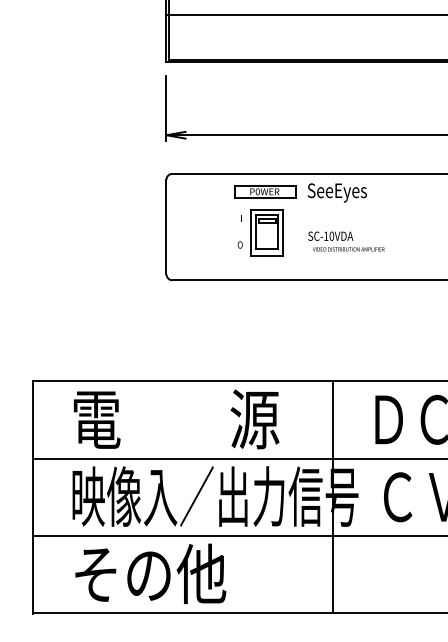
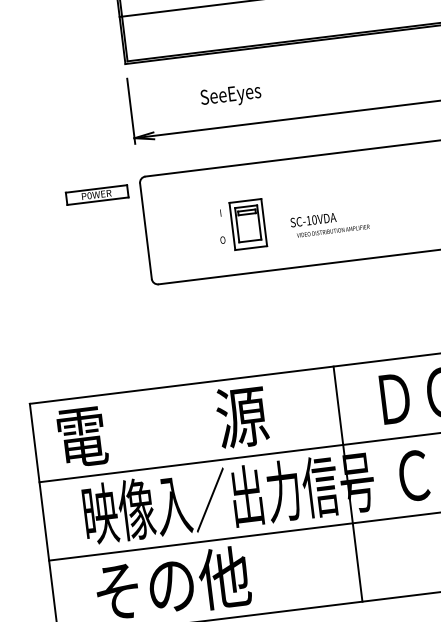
part: (265, 191) -> (97, 194), moved
text: (336, 192) -> (230, 95), moved
text: (176, 419) -> (162, 426), moved

